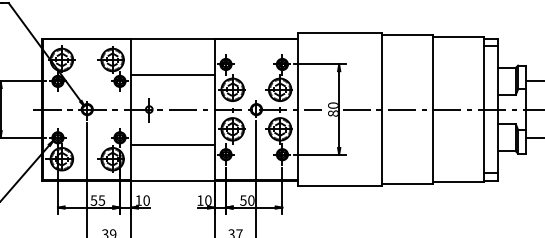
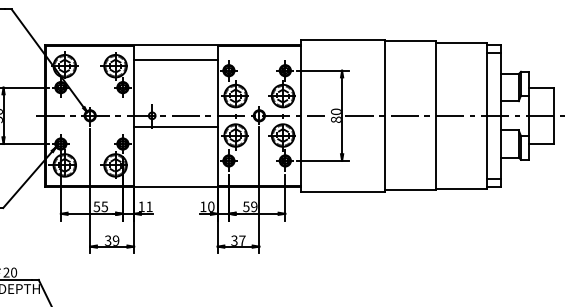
line: (172, 74) -> (175, 59), moved
line: (172, 144) -> (175, 126), moved
text: (146, 200) -> (149, 206), 10 -> 11
text: (251, 200) -> (254, 206), 50 -> 59

